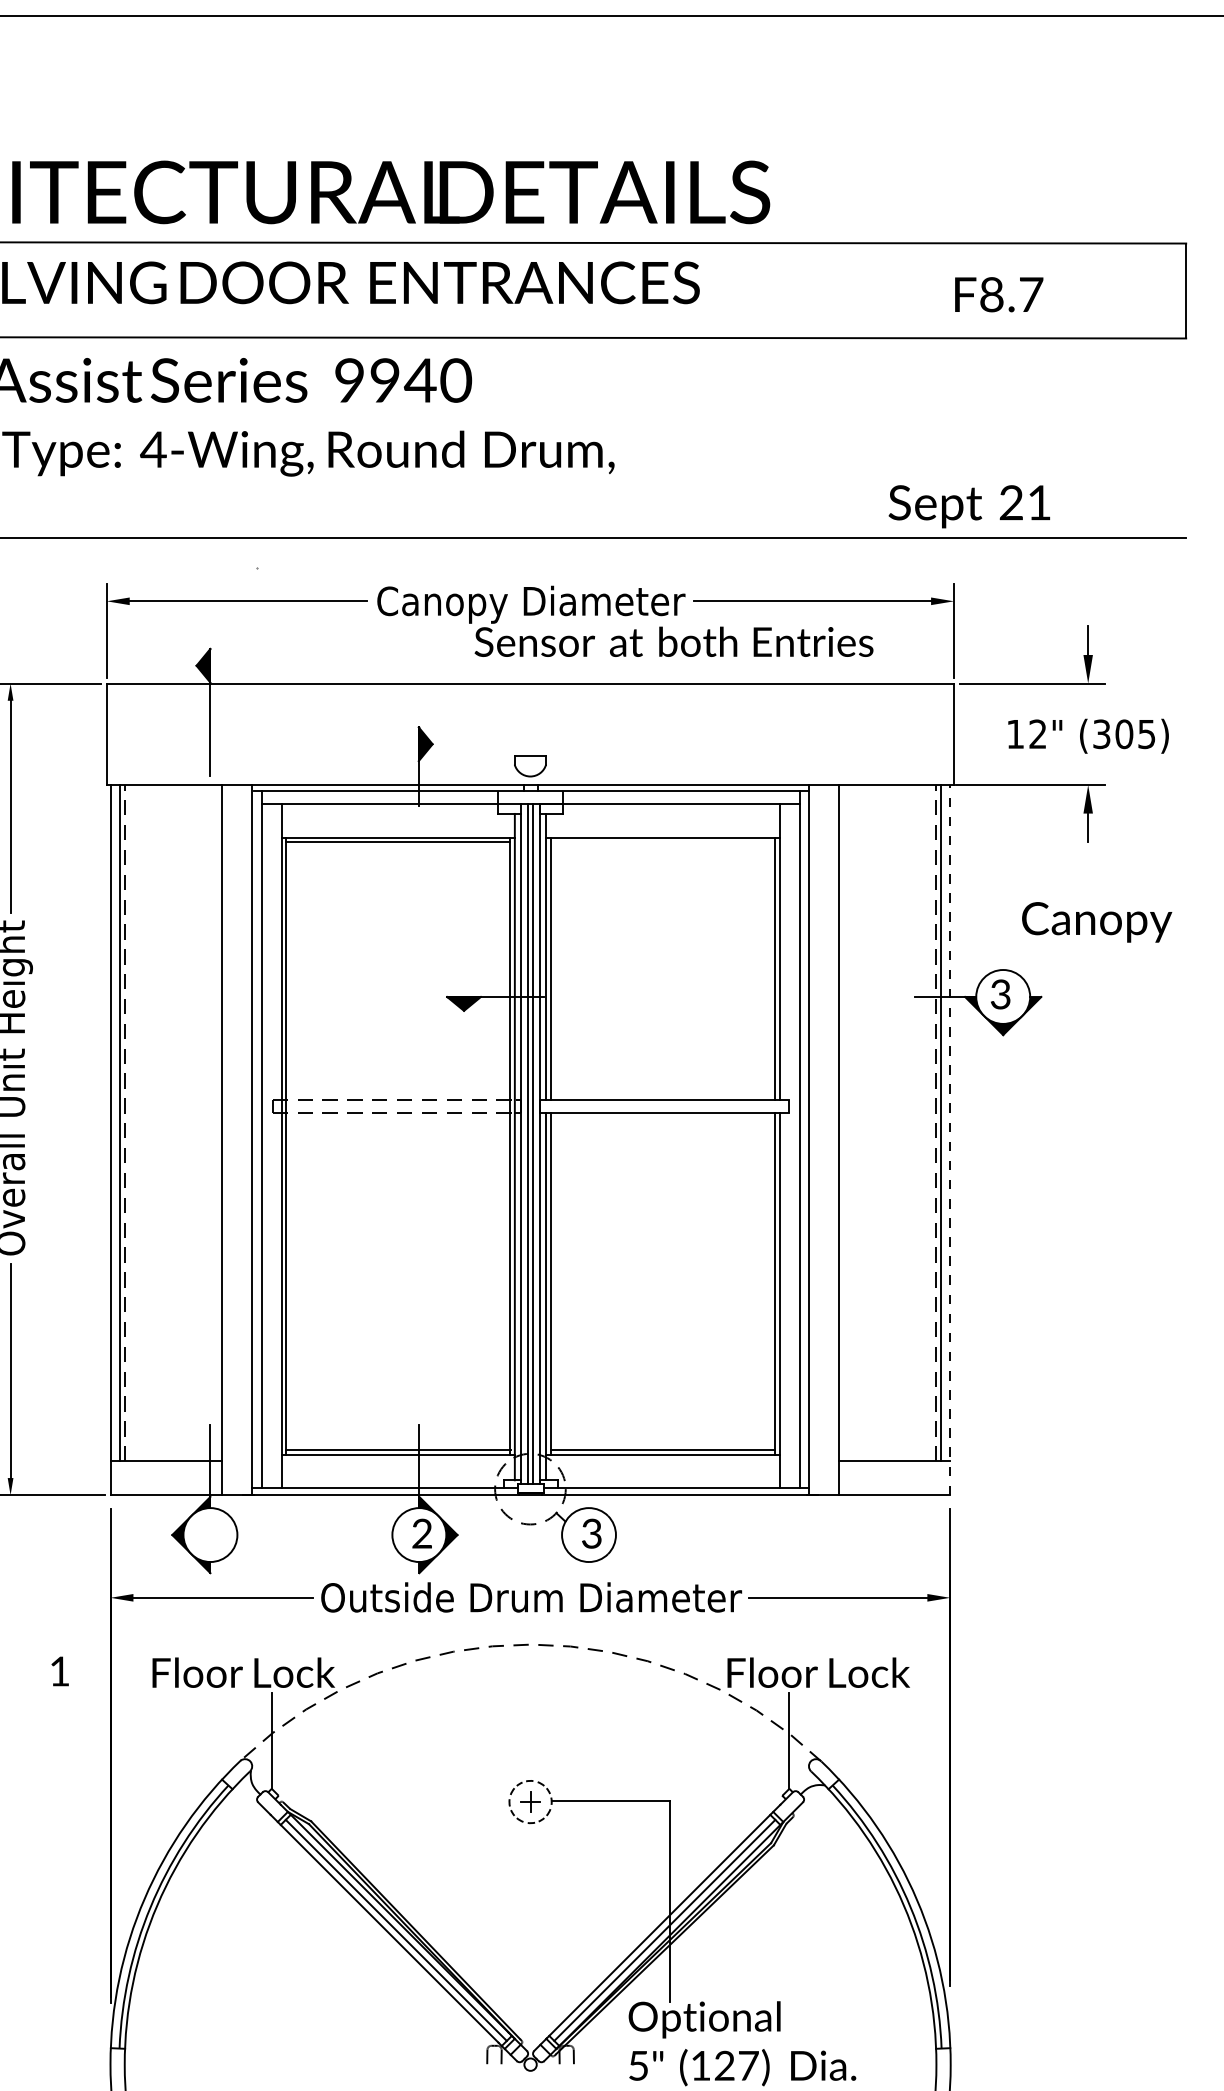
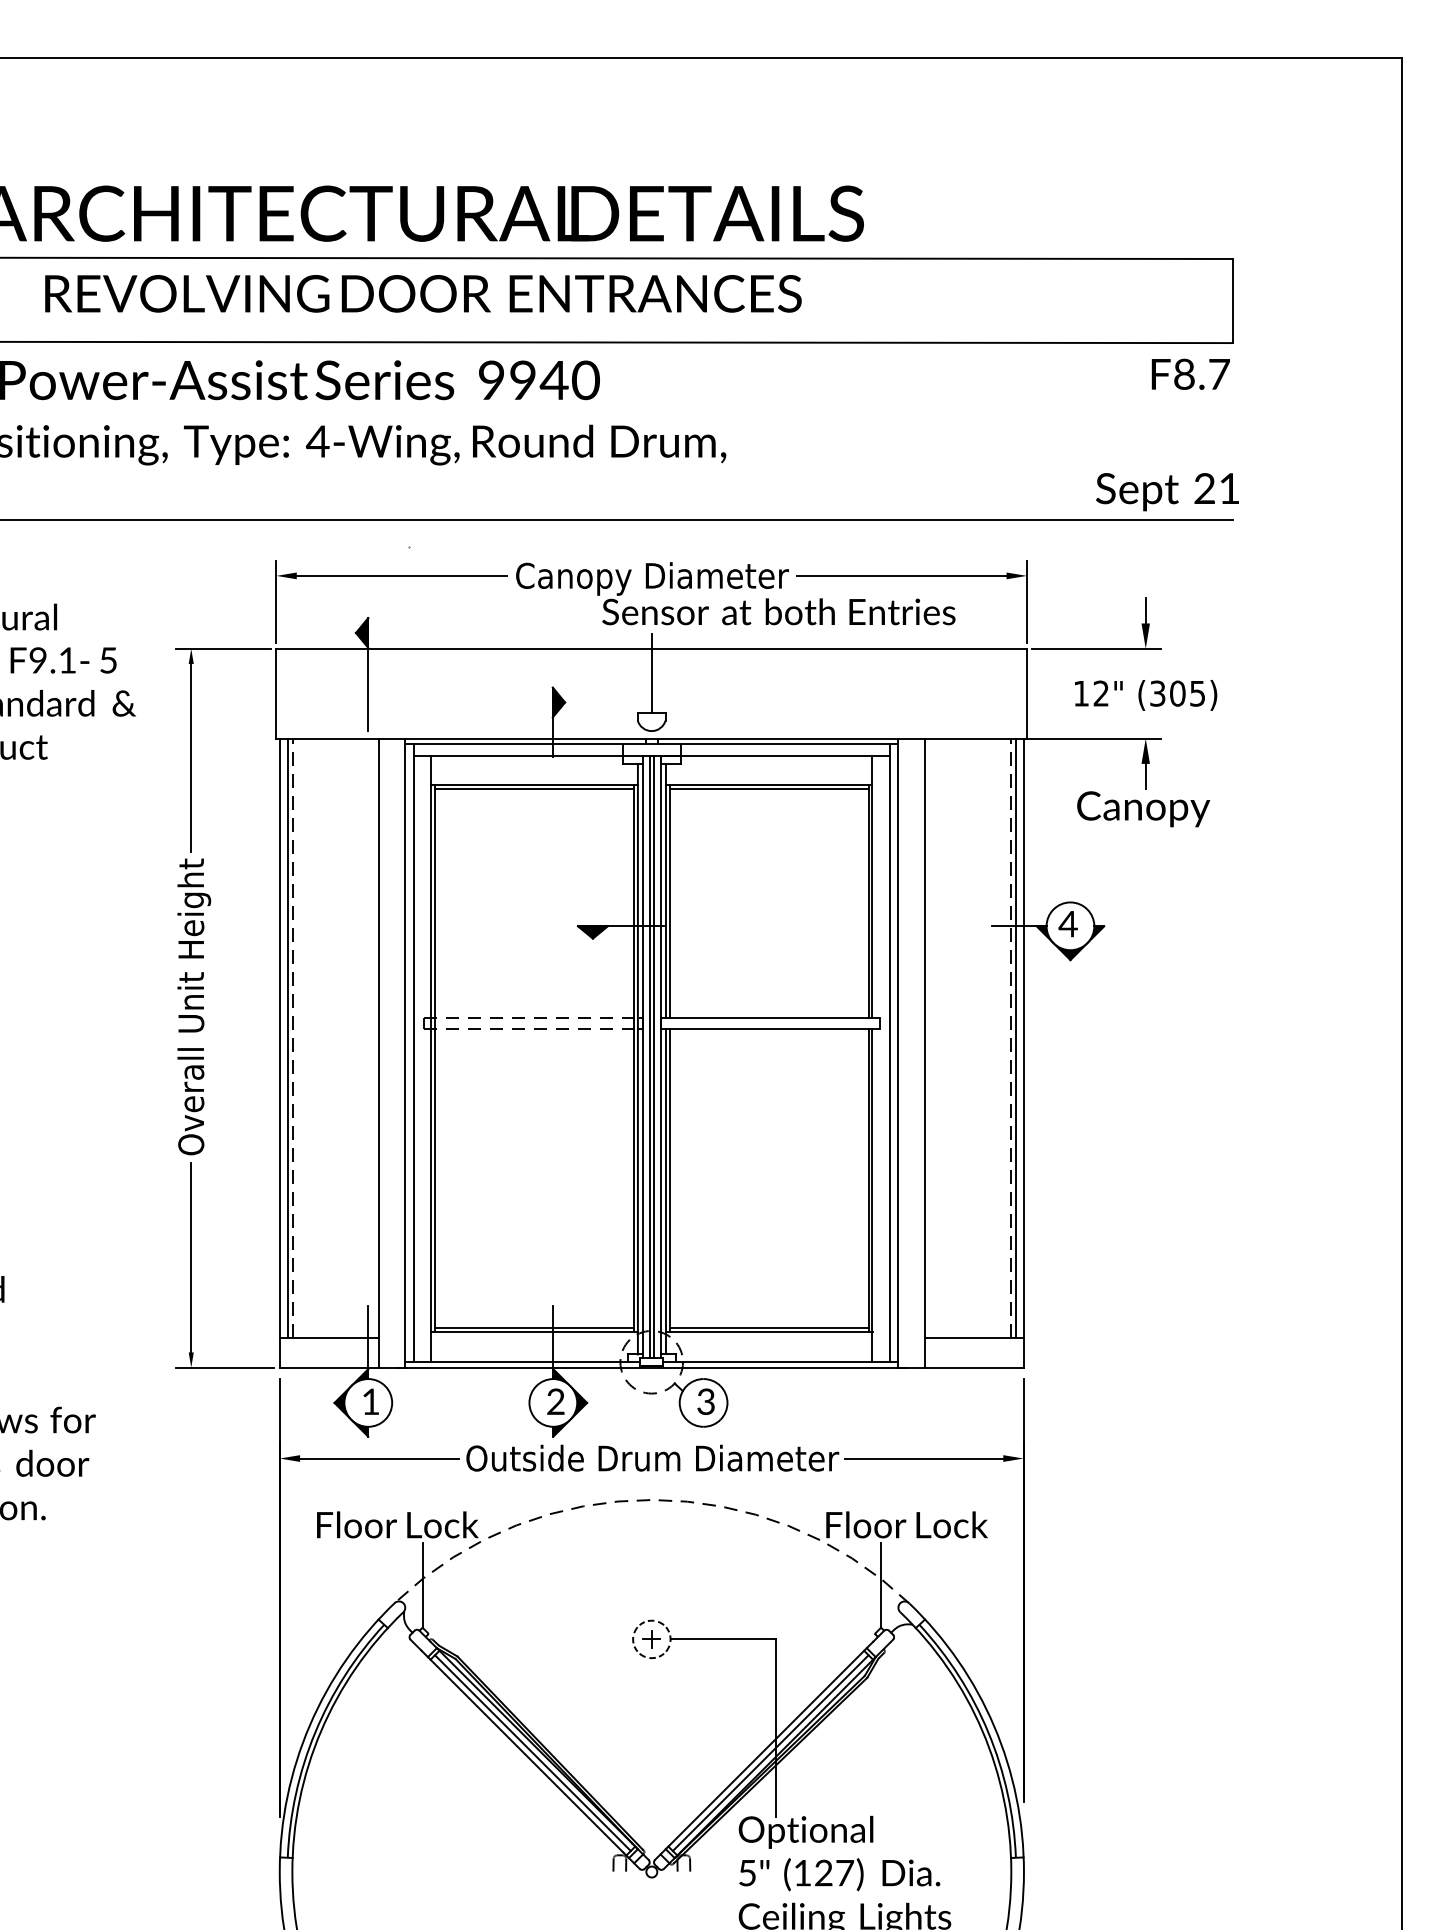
text: (998, 293) -> (1190, 373), moved
text: (969, 507) -> (1167, 492), moved
line: (530, 710) -> (651, 672), added
line: (662, 842) -> (768, 789), added
text: (1096, 922) -> (1143, 809), moved
text: (999, 993) -> (1067, 923), 3 -> 4
line: (950, 1140) -> (1023, 1053), dashed -> solid
text: (59, 1671) -> (370, 1401), moved

